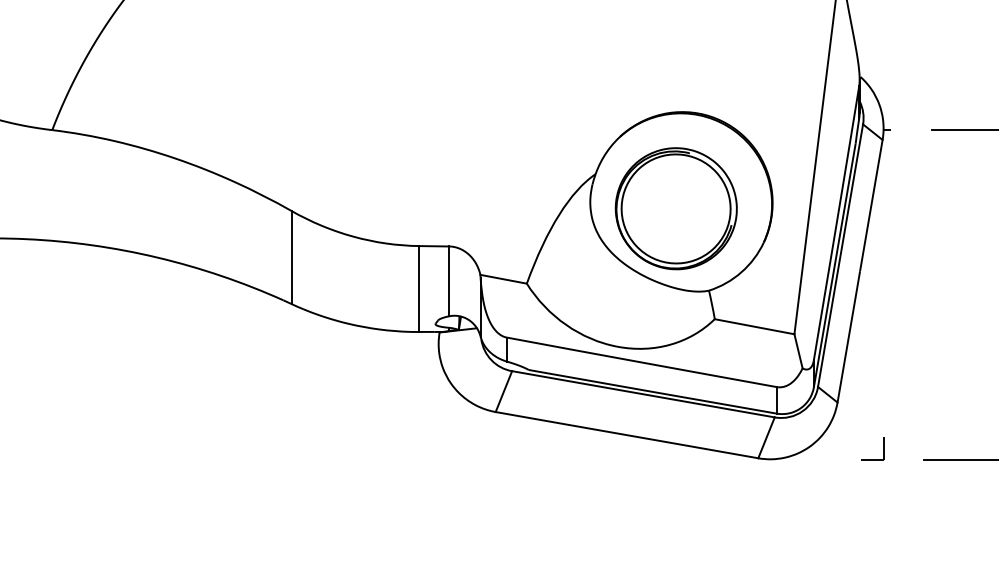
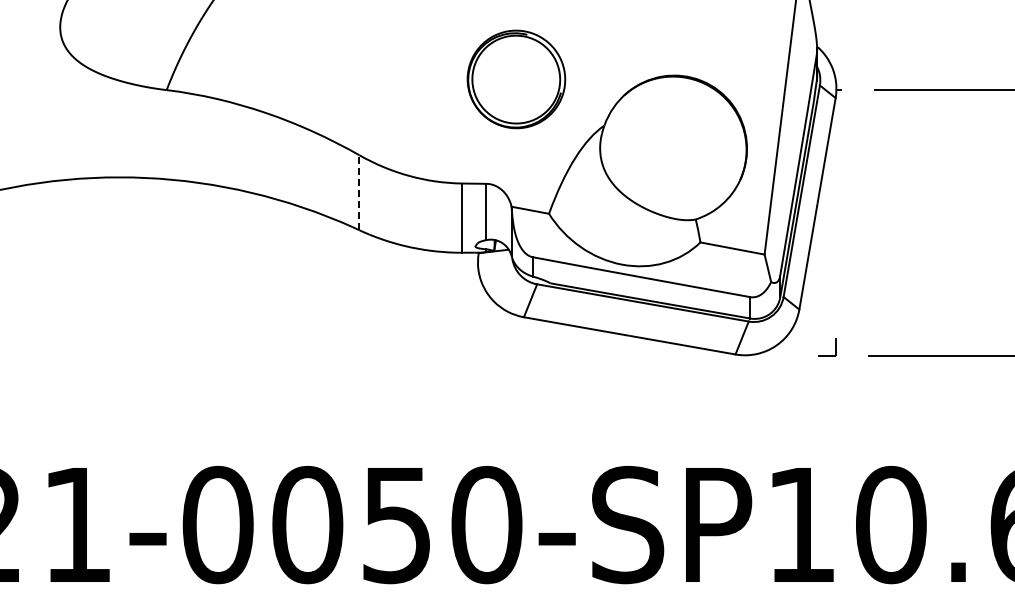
part: (676, 208) -> (516, 79), moved
line: (291, 257) -> (359, 192), solid -> dashed

